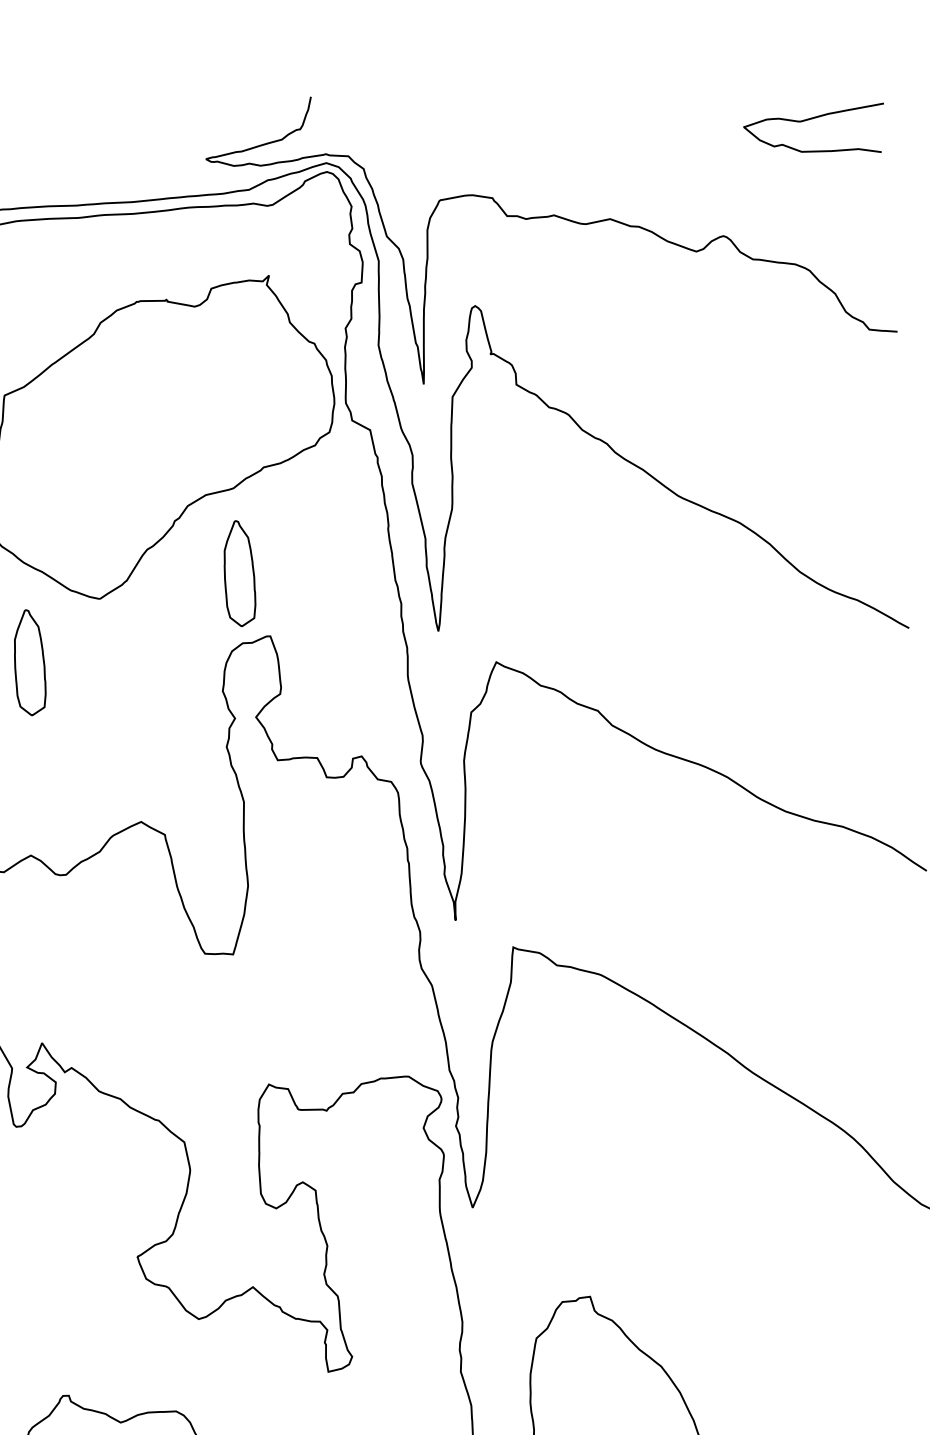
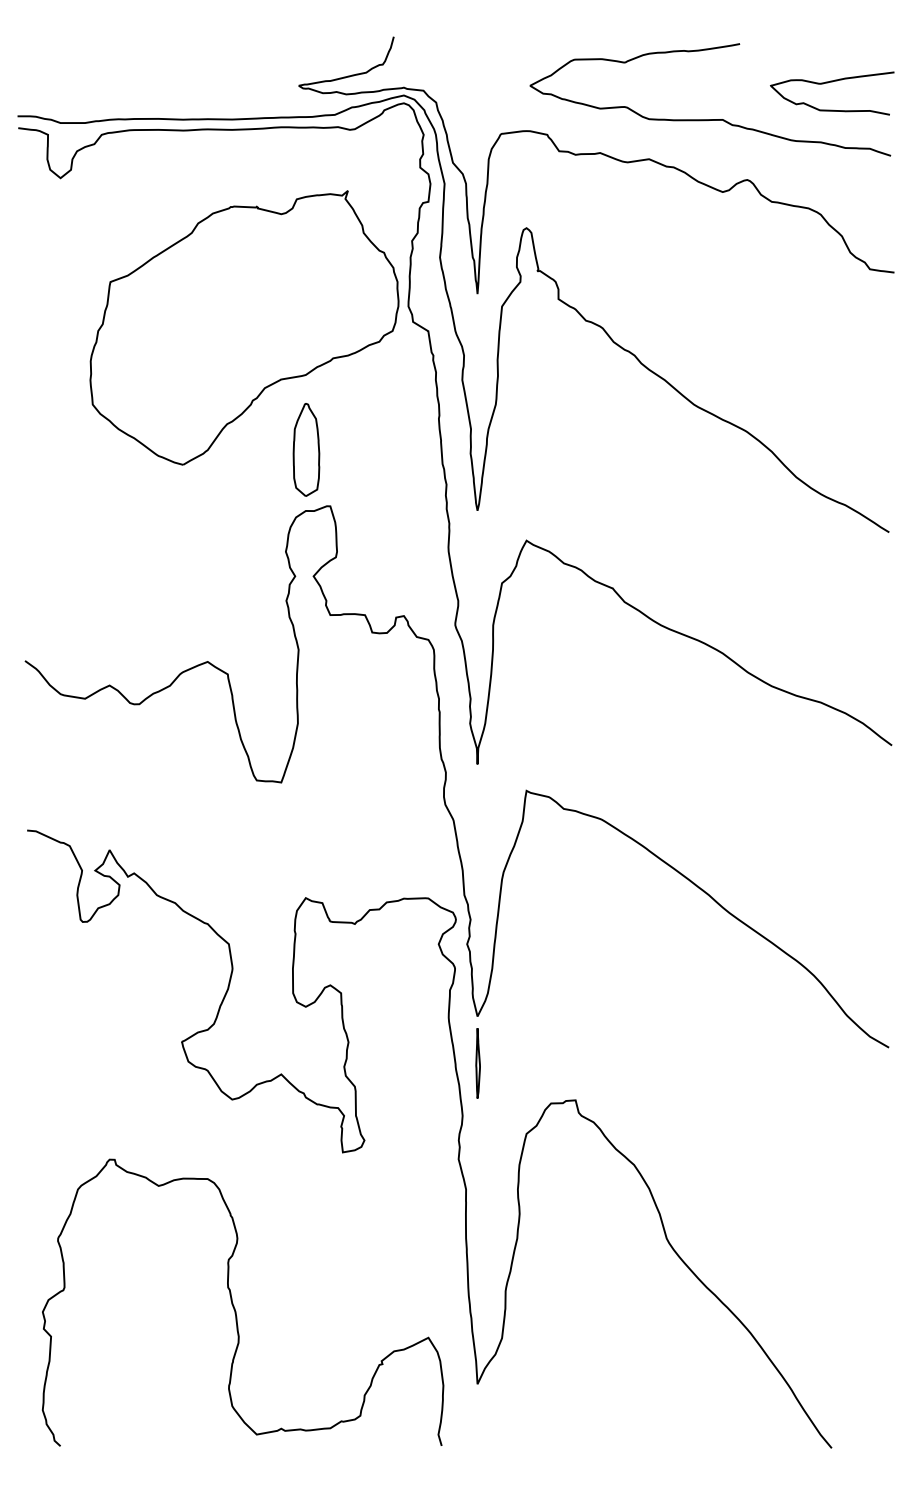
curve: (677, 169) -> (710, 119), added
part: (29, 662) -> (118, 516), removed
part: (475, 1261) -> (477, 1063), added

